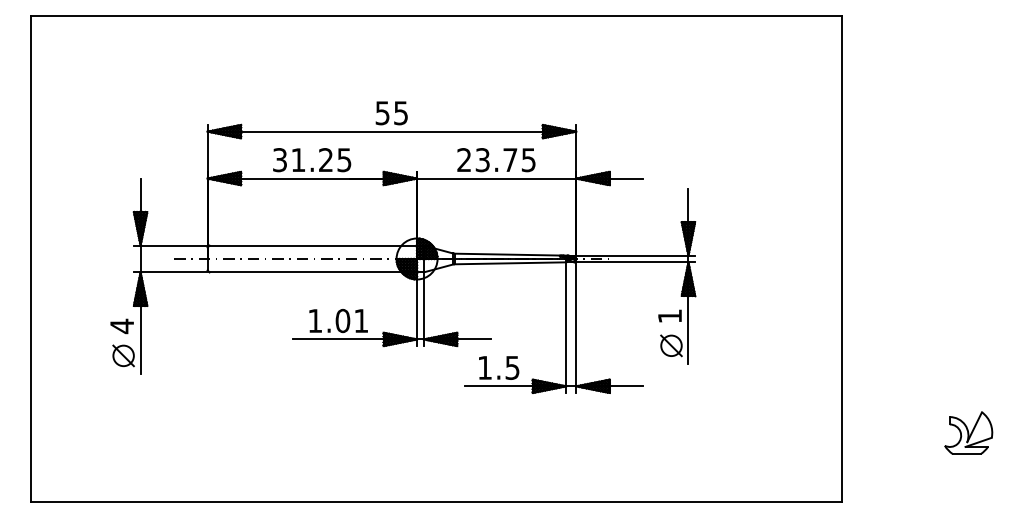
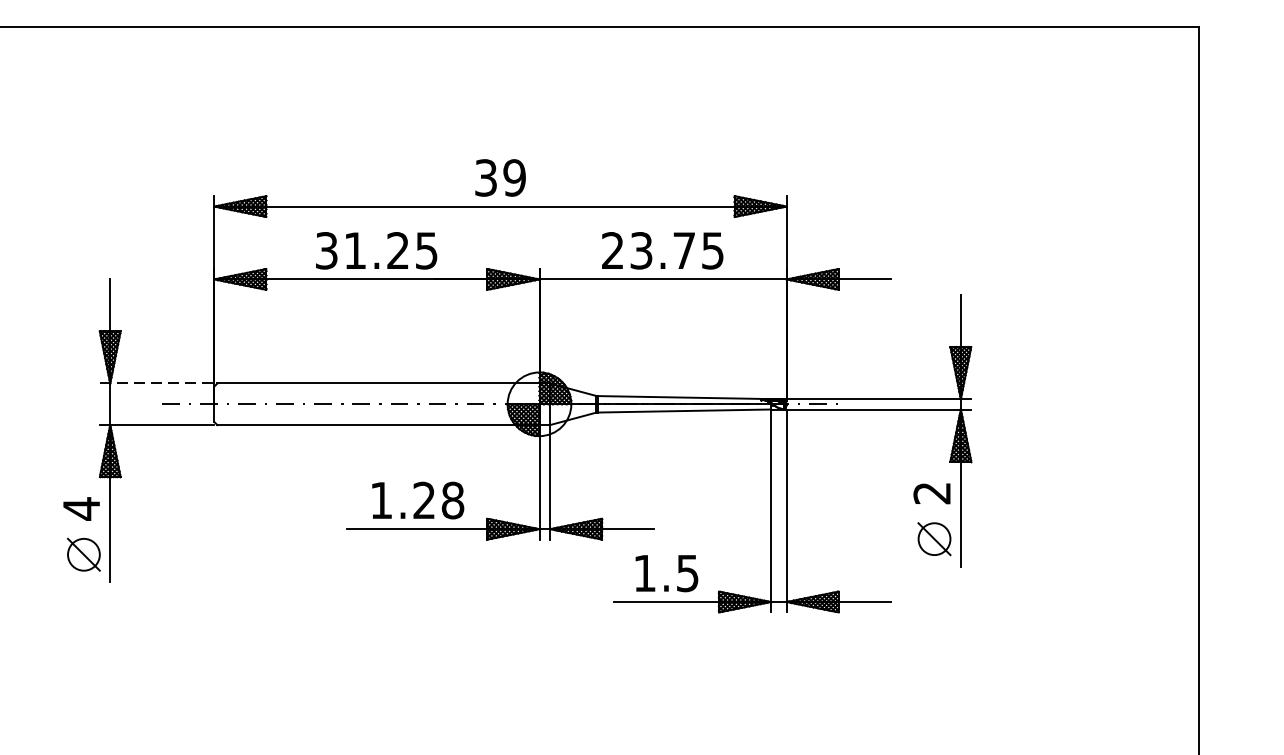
text: (392, 113) -> (501, 178), 55 -> 39
line: (170, 245) -> (156, 383), solid -> dashed
text: (669, 316) -> (931, 493), 1 -> 2
text: (351, 320) -> (437, 499), 1.01 -> 1.28

